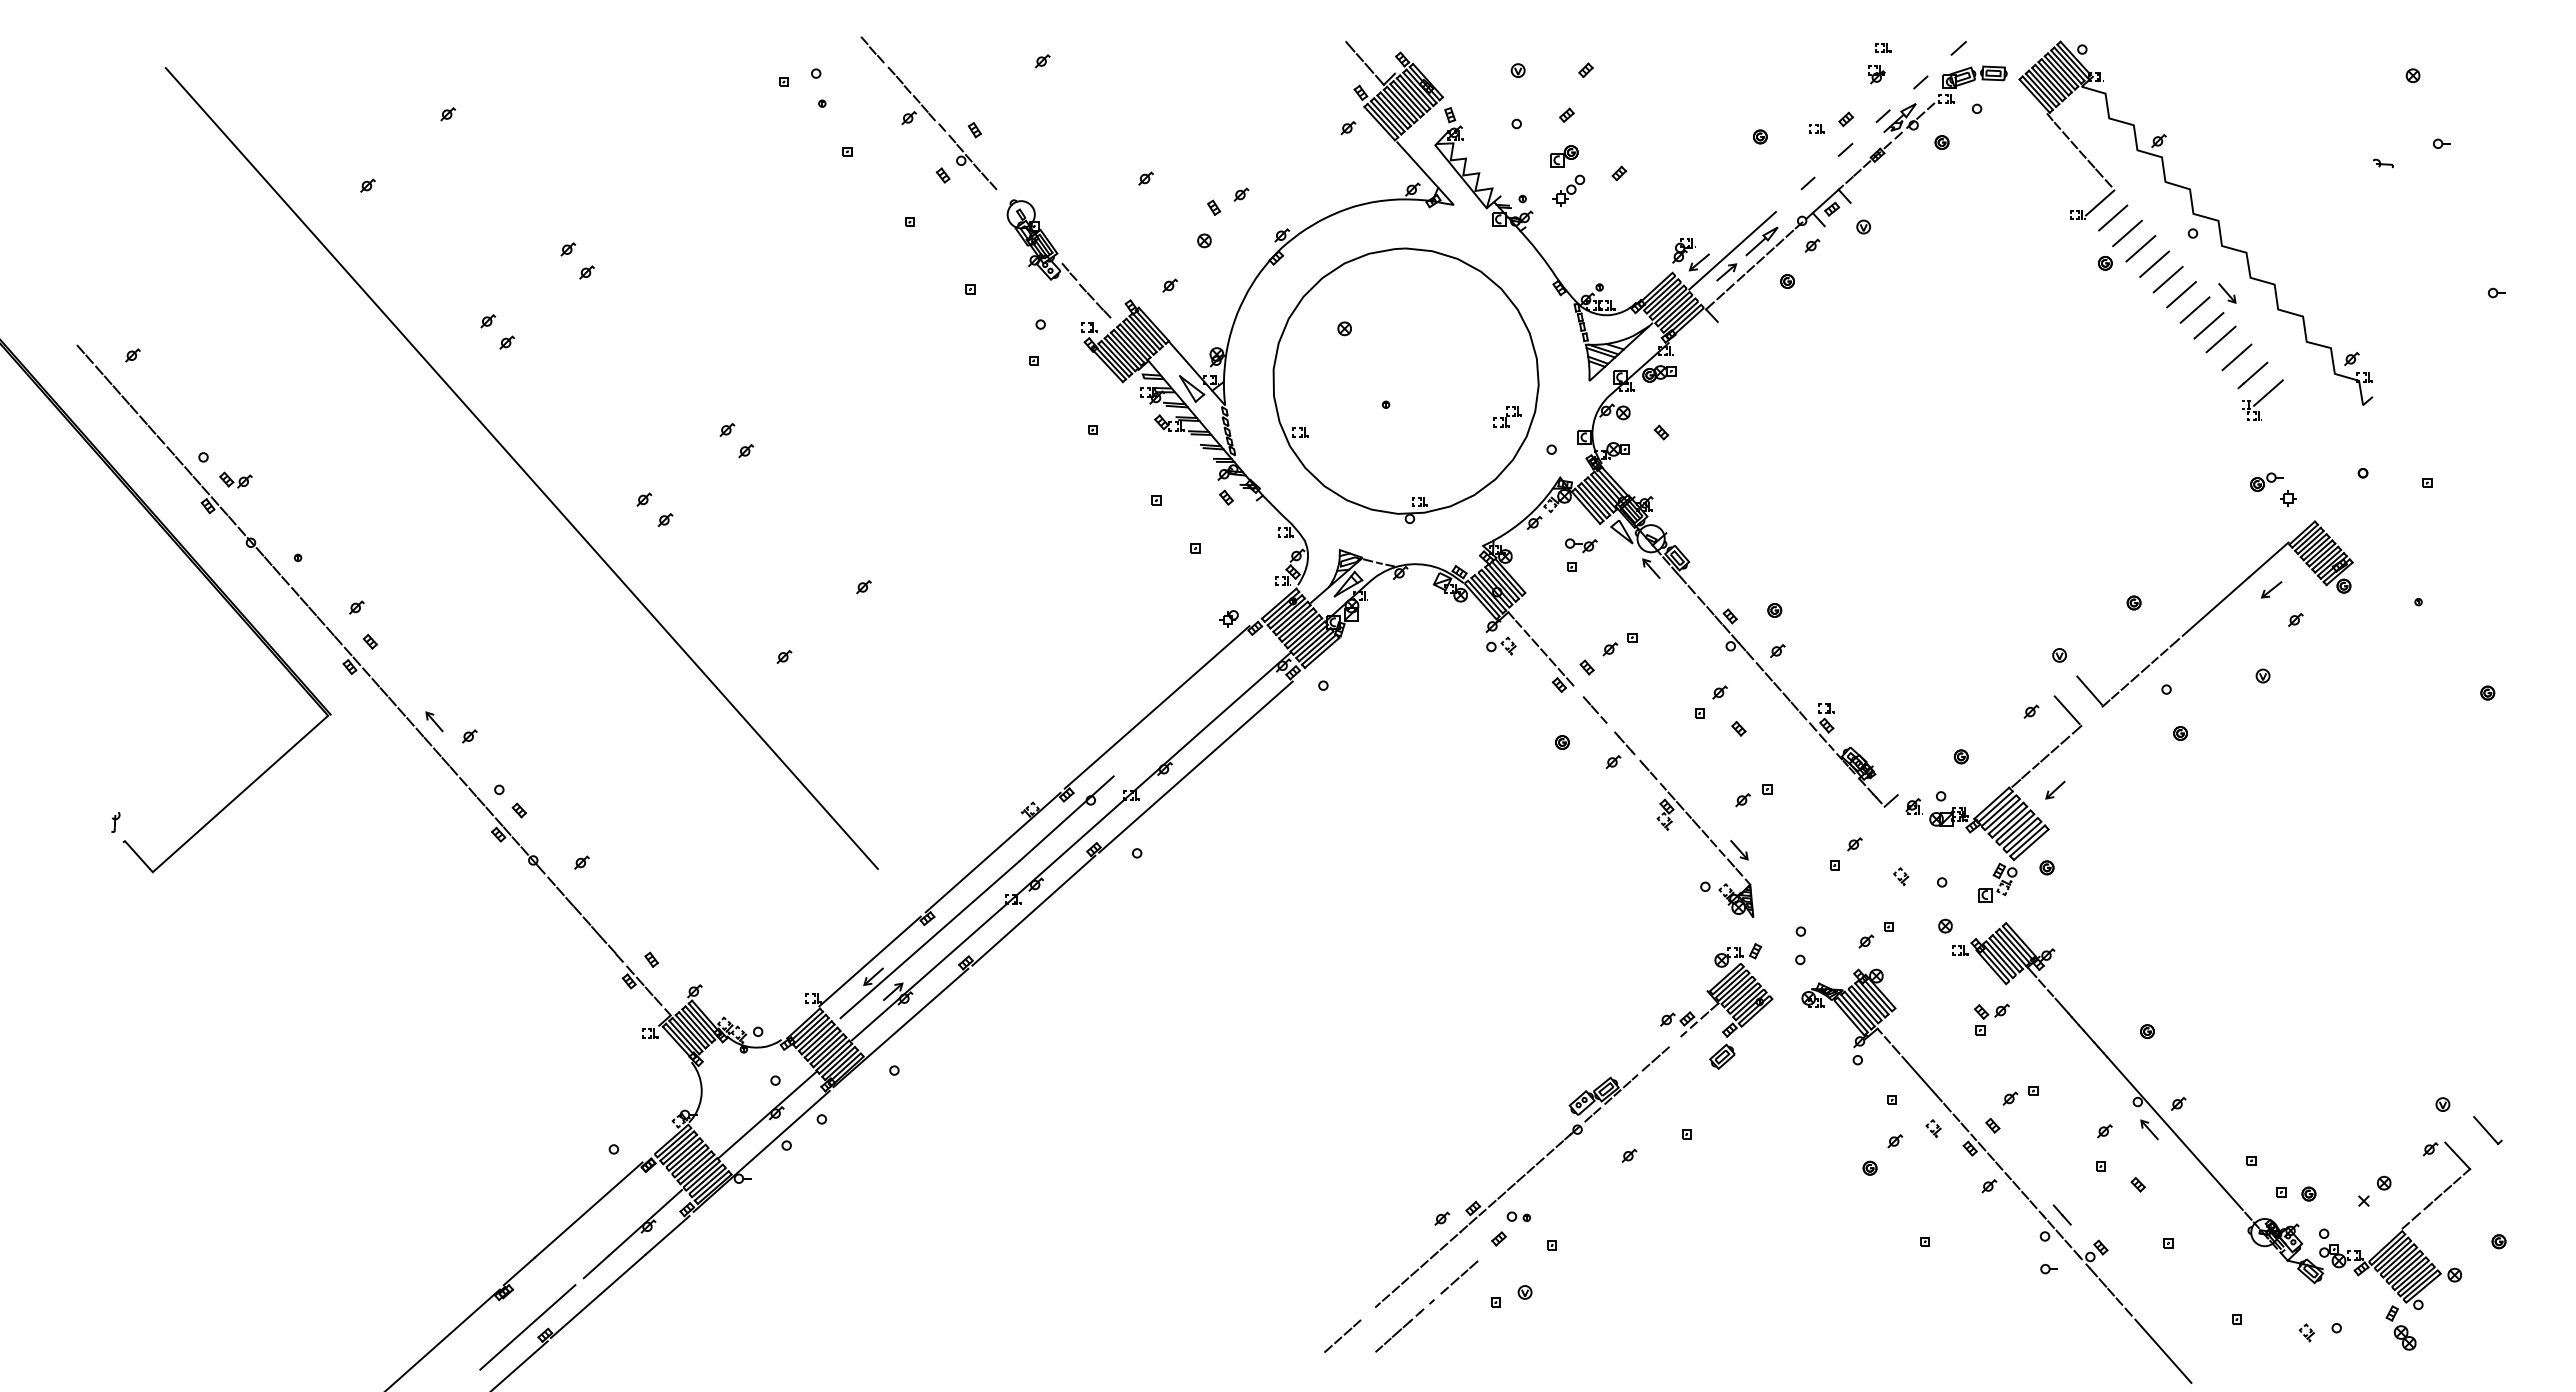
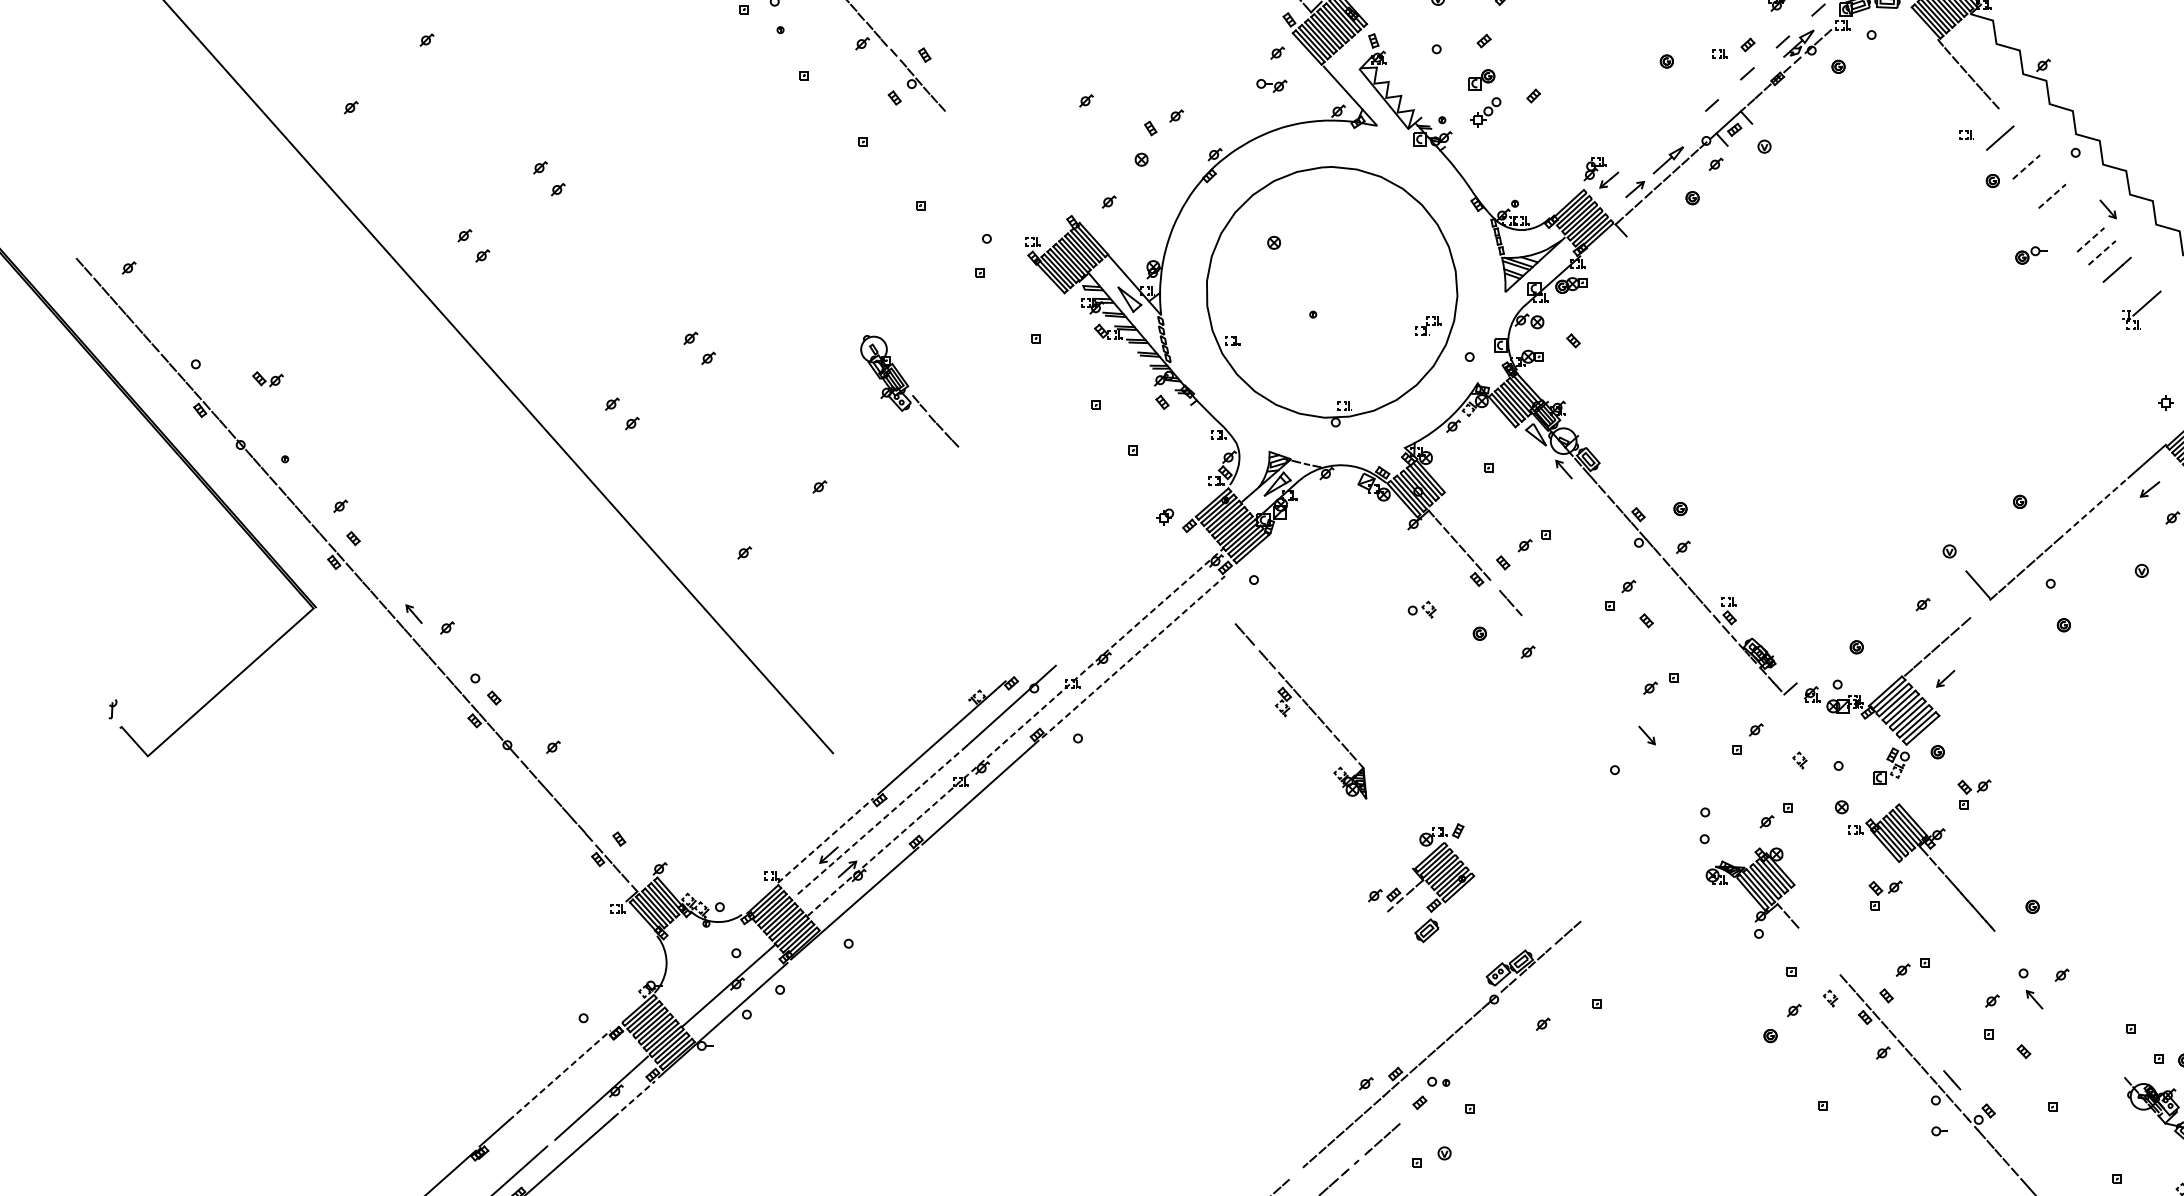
line: (2100, 202) -> (1988, 123), removed
line: (2127, 233) -> (2013, 152), removed
line: (2141, 248) -> (2027, 166), solid -> dashed
line: (1732, 250) -> (1640, 168), removed
part: (1058, 258) -> (909, 390), moved
line: (2154, 263) -> (2039, 181), removed
line: (2168, 279) -> (2052, 196), solid -> dashed
line: (2181, 294) -> (2064, 210), removed
line: (2194, 309) -> (2077, 224), removed
line: (2209, 325) -> (2091, 239), solid -> dashed
line: (2221, 339) -> (2102, 252), solid -> dashed
line: (2252, 375) -> (2131, 286), removed
part: (235, 479) -> (267, 378), moved
part: (2266, 481) -> (2030, 254), moved
part: (1581, 545) -> (1272, 85), moved
line: (2216, 606) -> (2097, 505), solid -> dashed
part: (1501, 645) -> (1422, 609), moved
line: (1156, 707) -> (1096, 600), removed
line: (2066, 710) -> (1956, 603), removed
line: (1196, 766) -> (1134, 656), solid -> dashed
part: (1690, 818) -> (1307, 705), moved
line: (1071, 846) -> (1015, 732), solid -> dashed
part: (2085, 912) -> (1974, 794), added
line: (930, 939) -> (882, 819), solid -> dashed
line: (870, 961) -> (826, 840), solid -> dashed
part: (1716, 1006) -> (1421, 883), moved
line: (1921, 1078) -> (1819, 951), removed
line: (2174, 1132) -> (2058, 1002), removed
line: (588, 1210) -> (559, 1075), solid -> dashed
line: (667, 1235) -> (634, 1099), solid -> dashed

